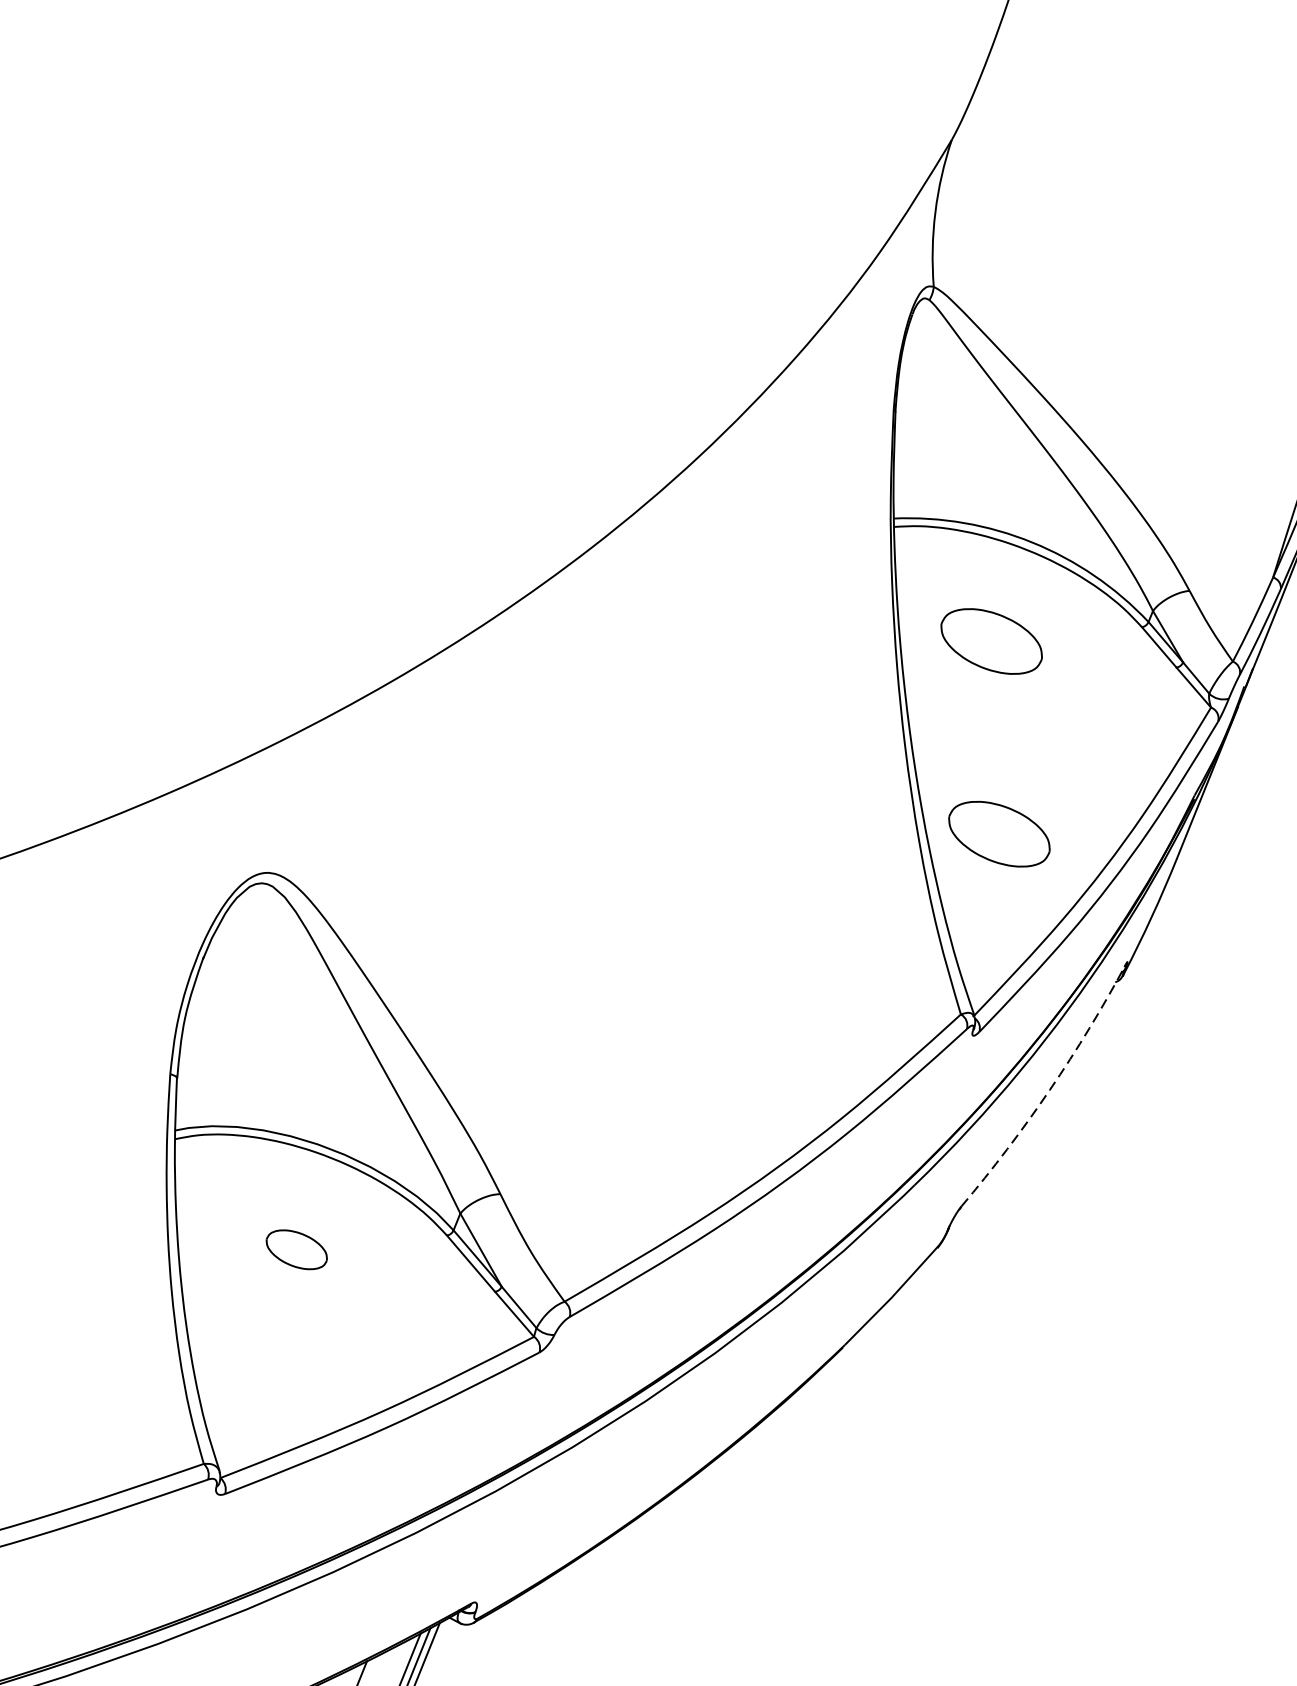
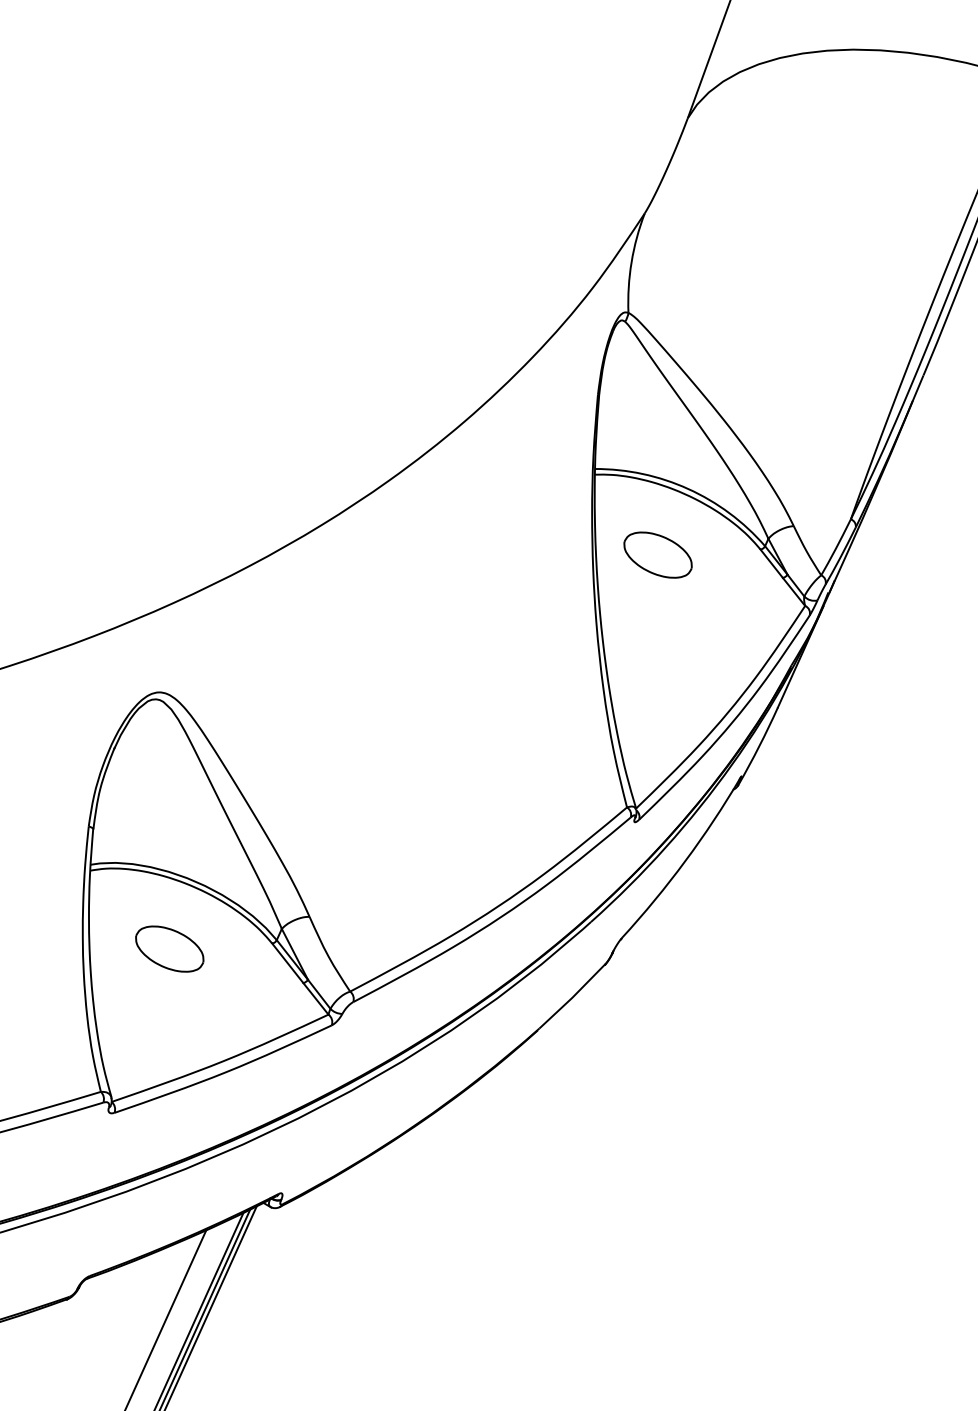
part: (998, 833) -> (657, 685), removed
arc: (1050, 1090) -> (685, 861), dashed -> solid
part: (296, 1248) -> (169, 948), size x1.67

